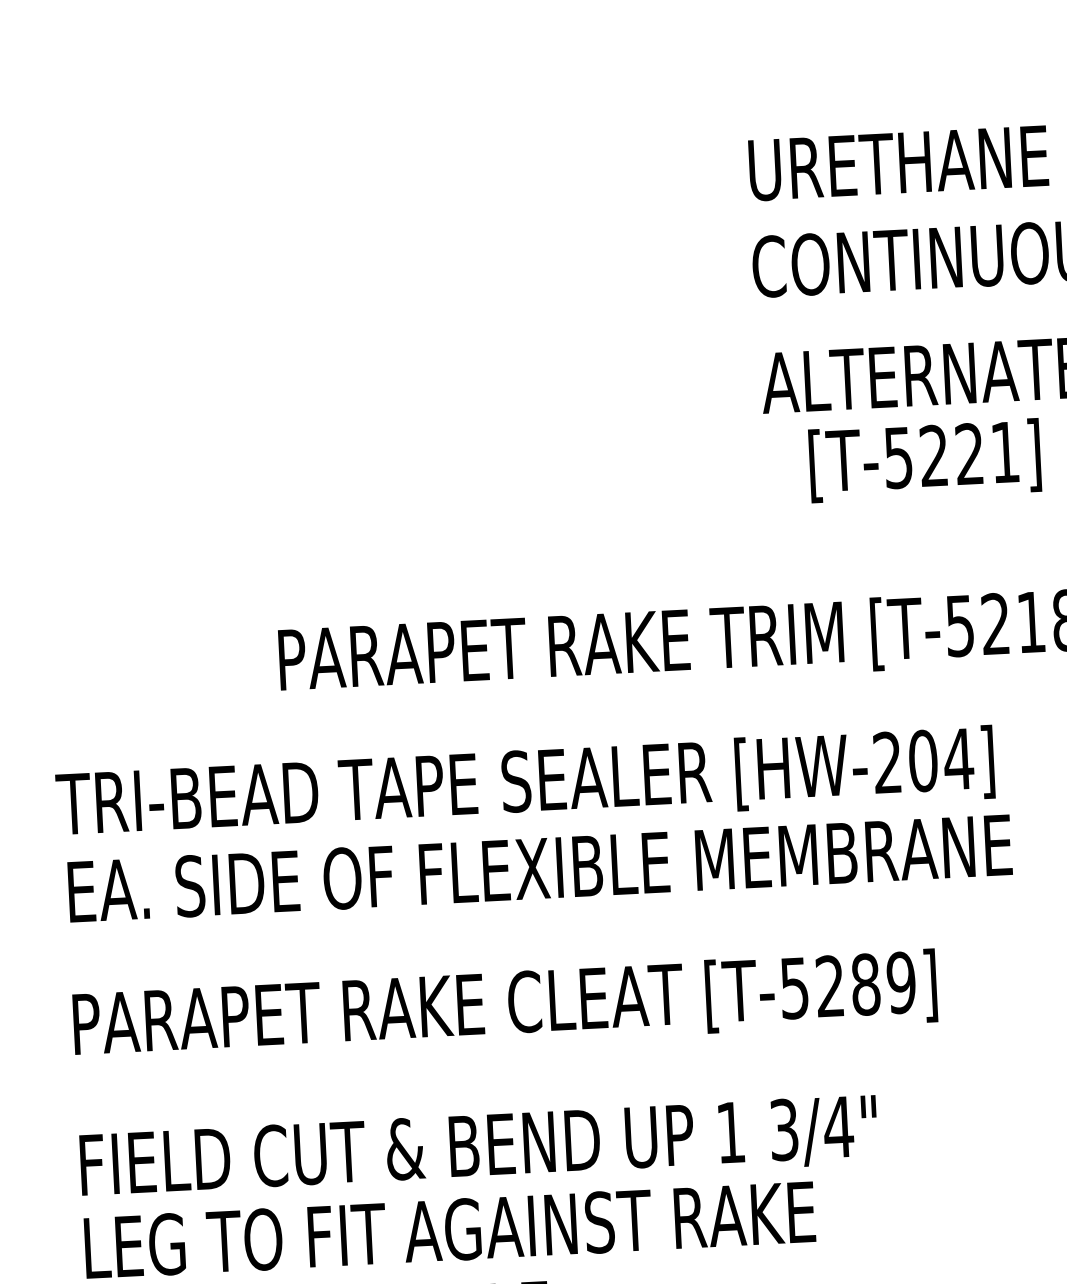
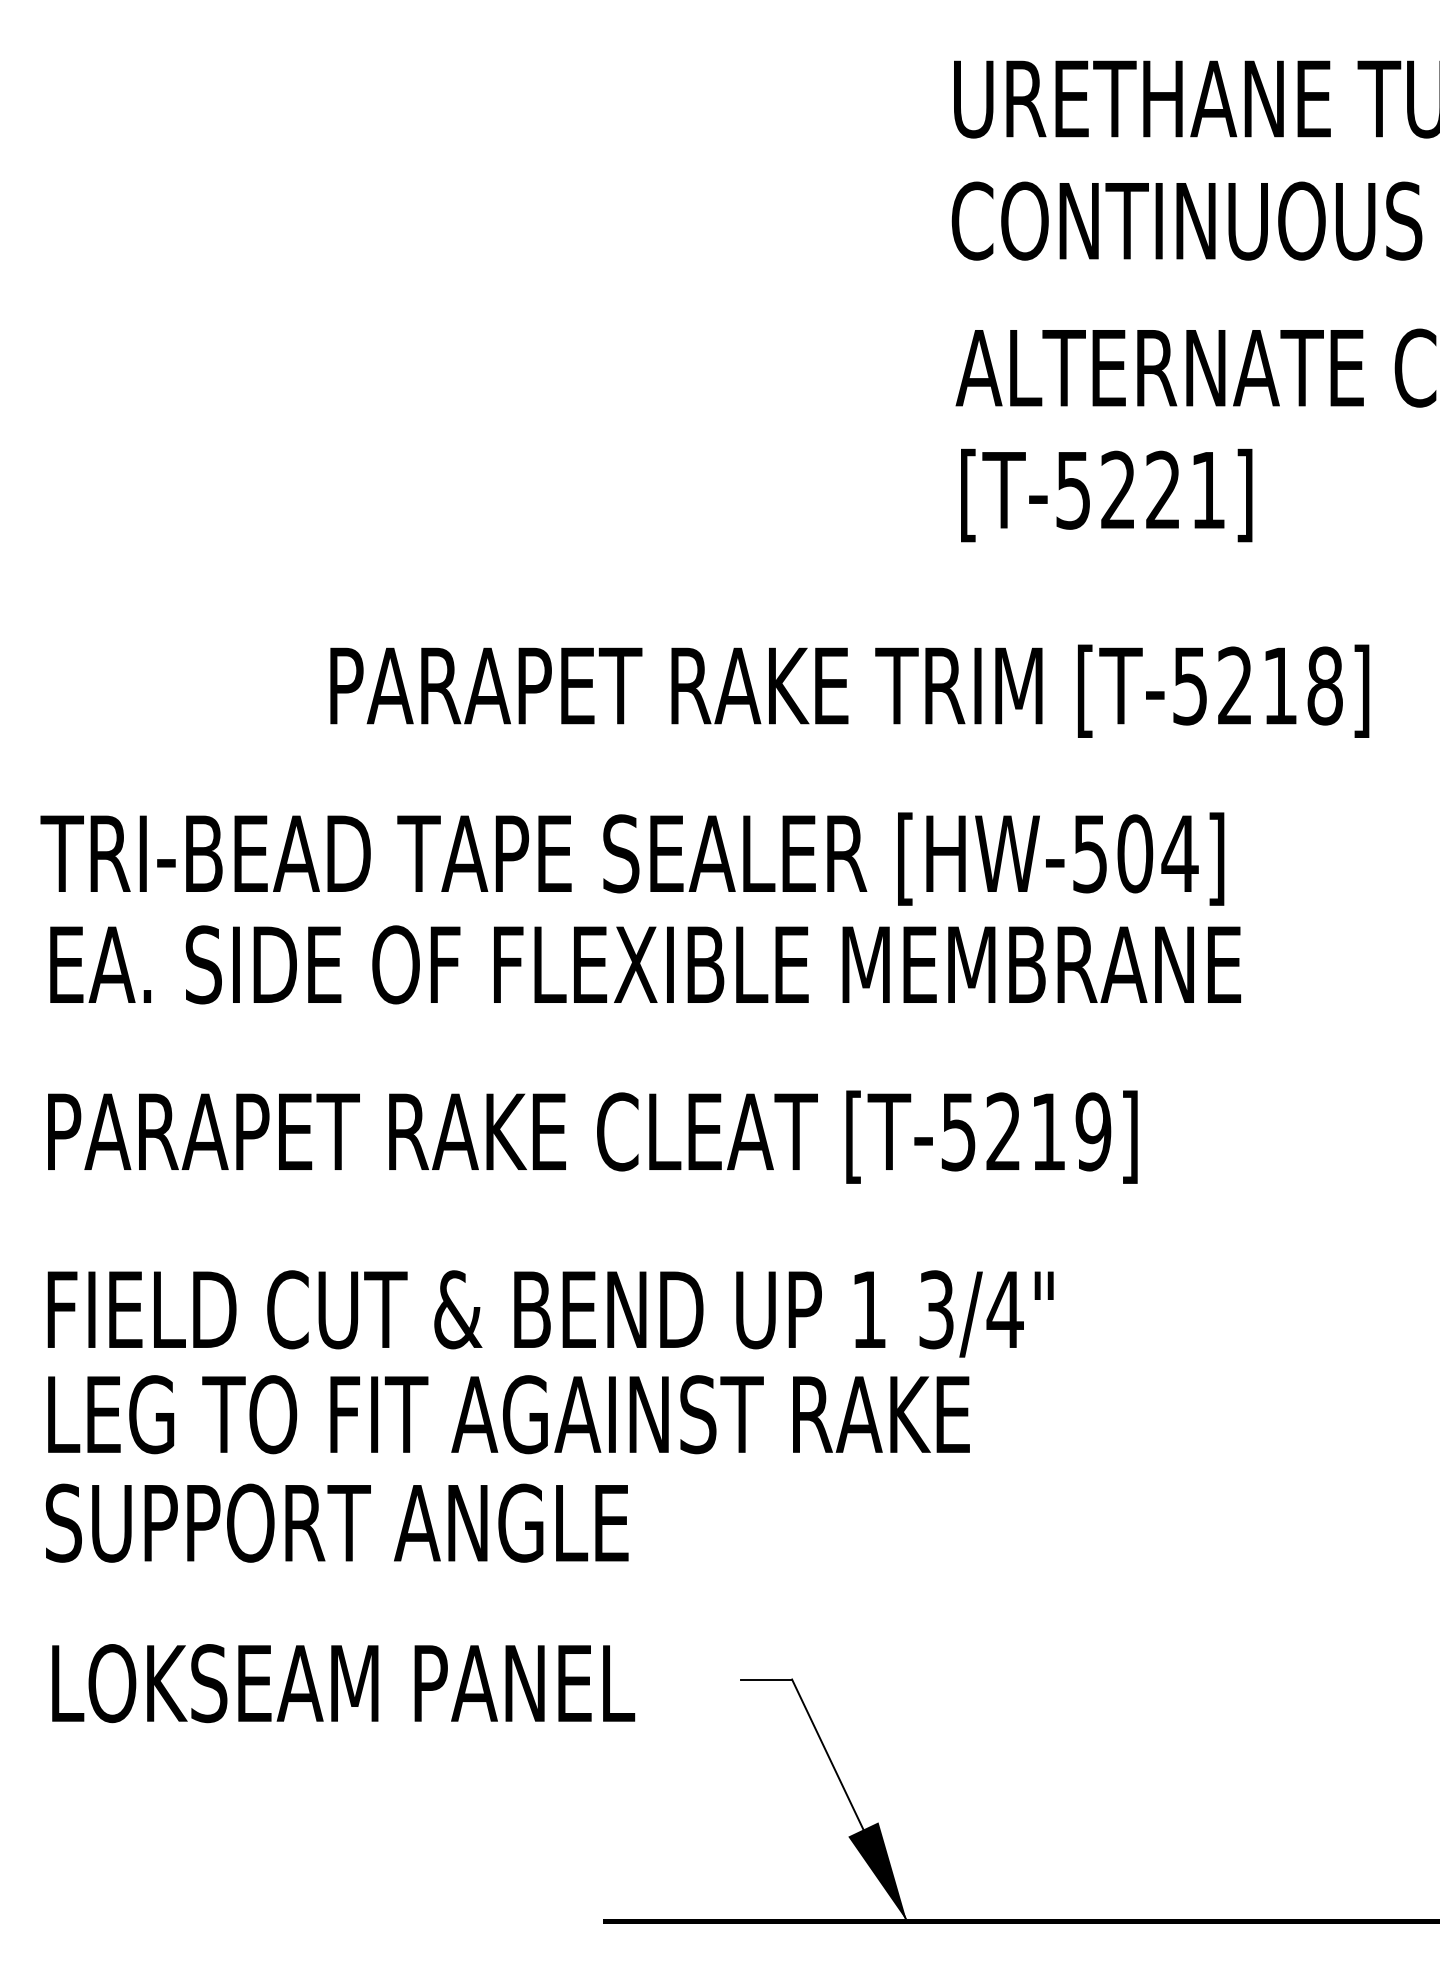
text: (924, 460) -> (1106, 495), moved
text: (887, 762) -> (1089, 853), [HW-204] -> [HW-504]
text: (865, 984) -> (1048, 1131), [T-5289] -> [T-5219]

